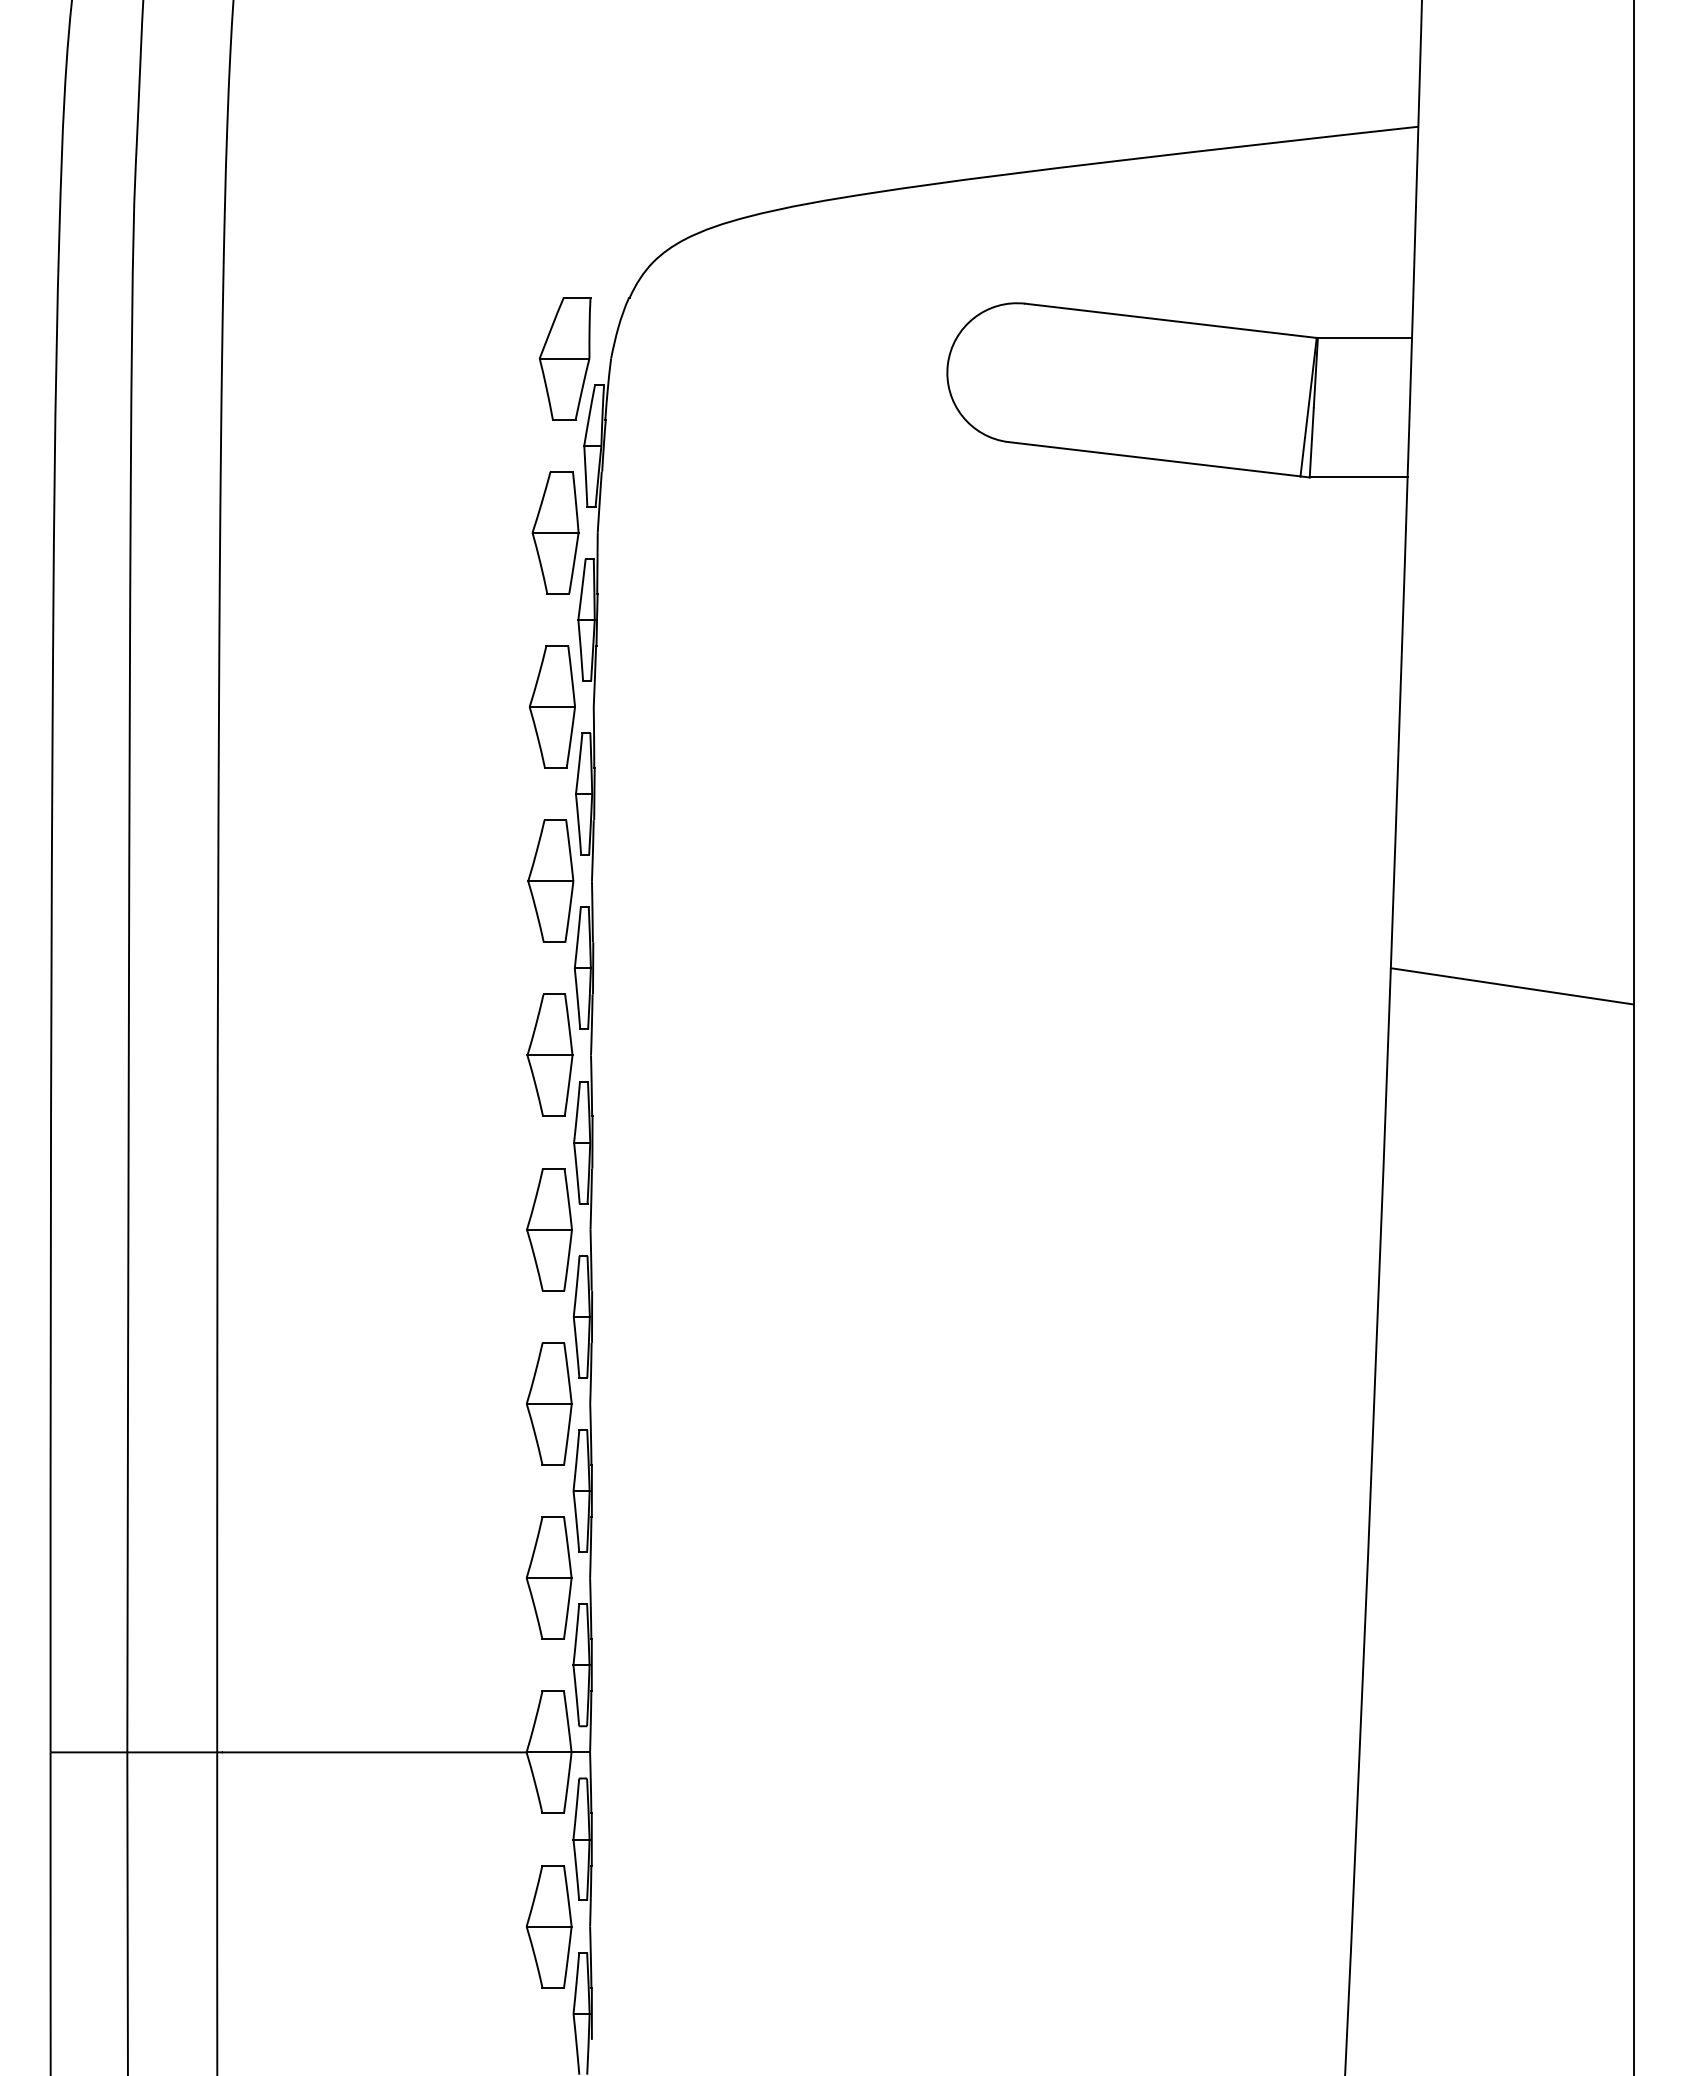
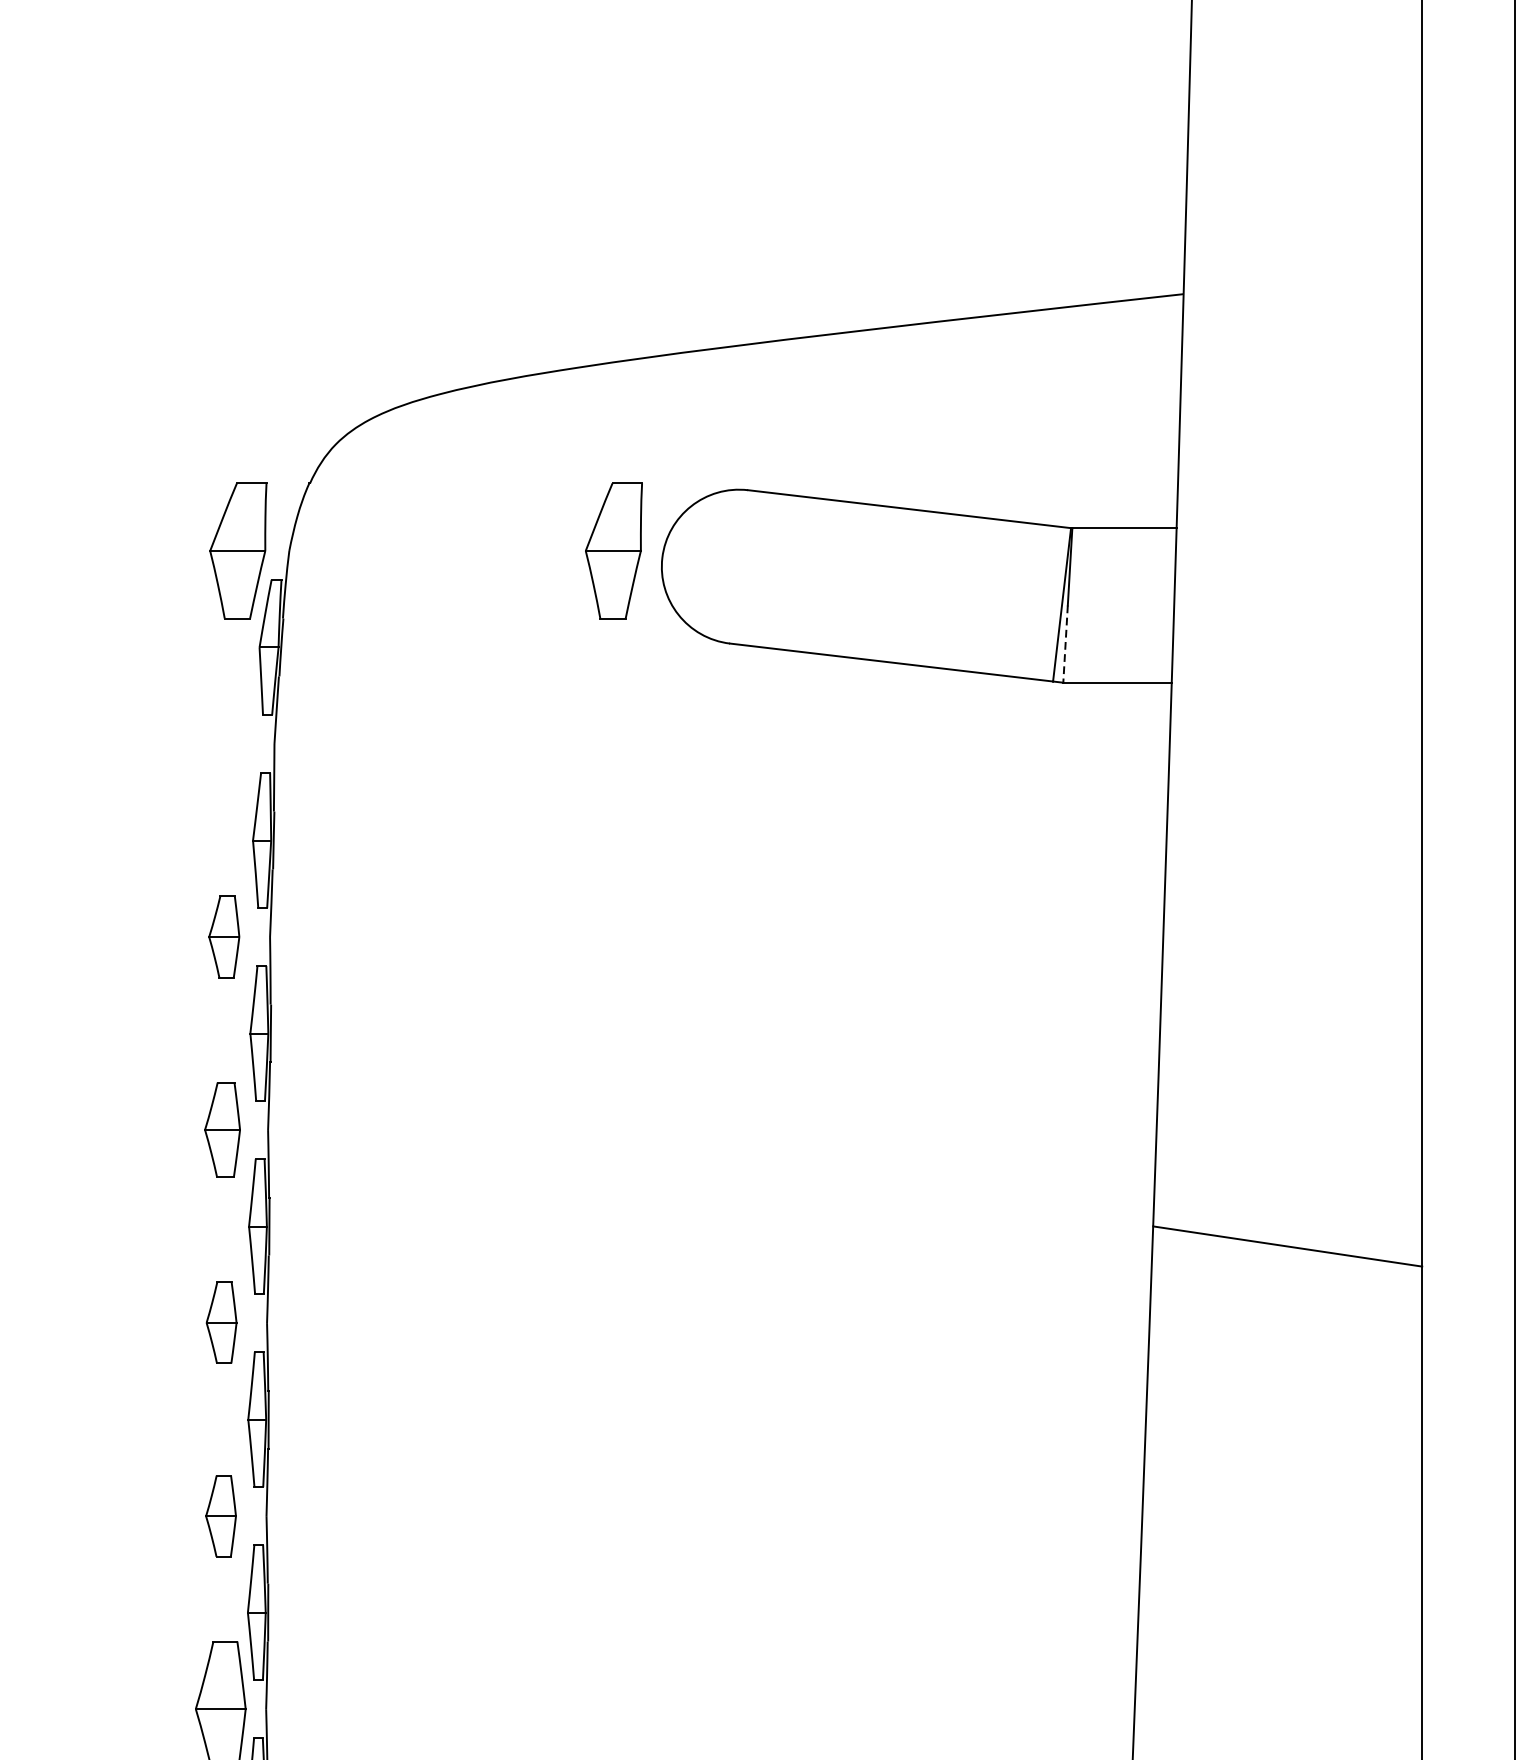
part: (904, 358) -> (614, 550), added
line: (1311, 442) -> (1065, 643), solid -> dashed
part: (555, 532) -> (227, 743), removed
part: (552, 706) -> (224, 936), size x0.6
part: (550, 880) -> (222, 1129), size x0.7
part: (549, 1054) -> (221, 1322), size x0.6
part: (549, 1229) -> (221, 1515), size x0.6

